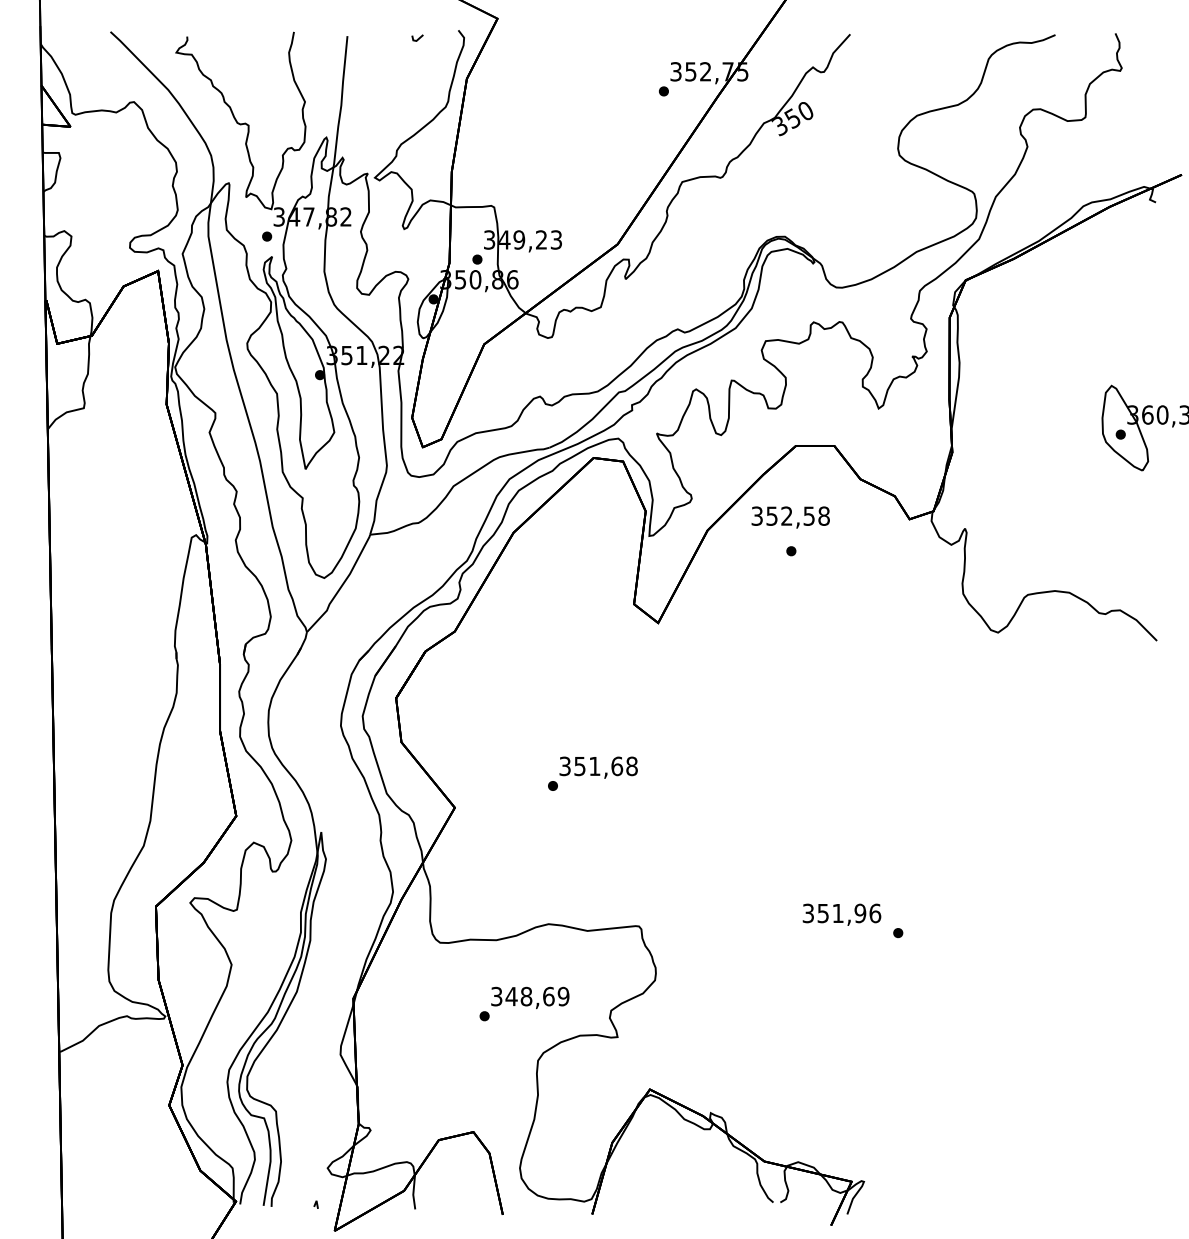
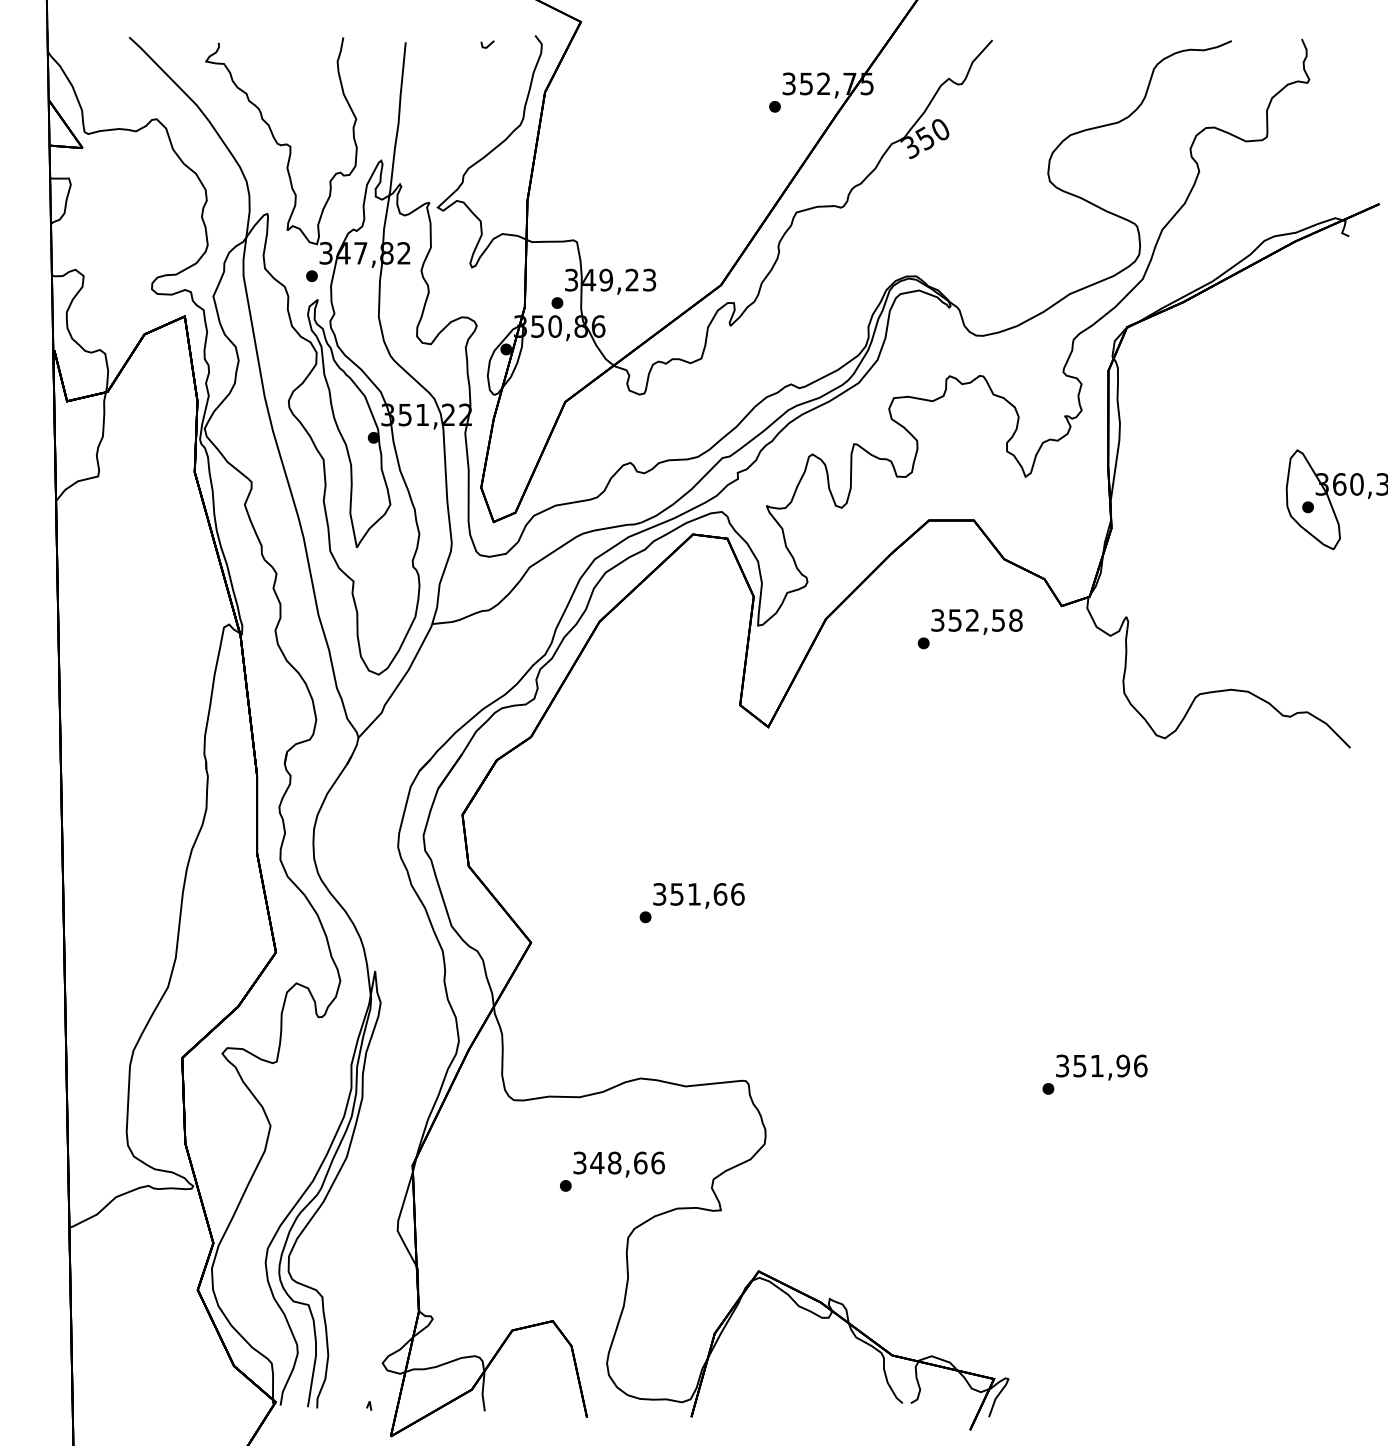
text: (790, 517) -> (976, 621), moved
text: (631, 766) -> (737, 894), 351,68 -> 351,66
text: (841, 914) -> (1101, 1067), moved
text: (563, 996) -> (657, 1162), 348,69 -> 348,66

